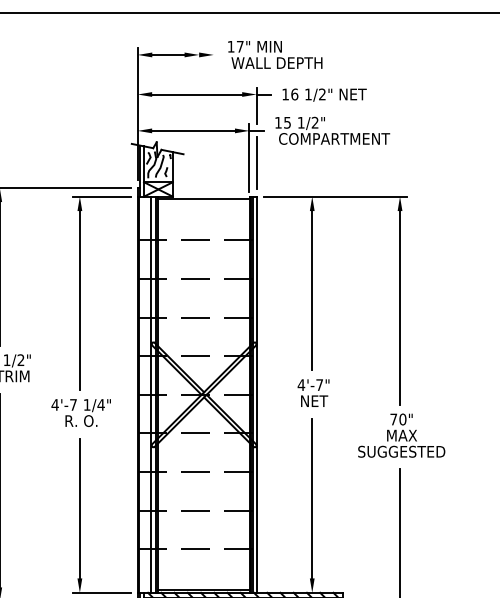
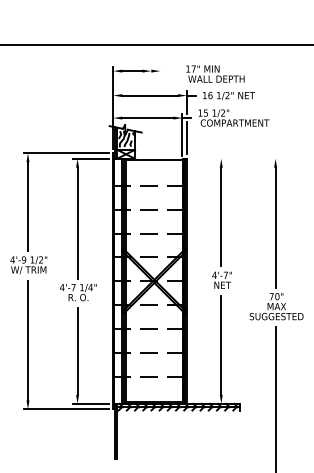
text: (275, 53) -> (215, 73), moved
line: (335, 196) -> (235, 158), removed

